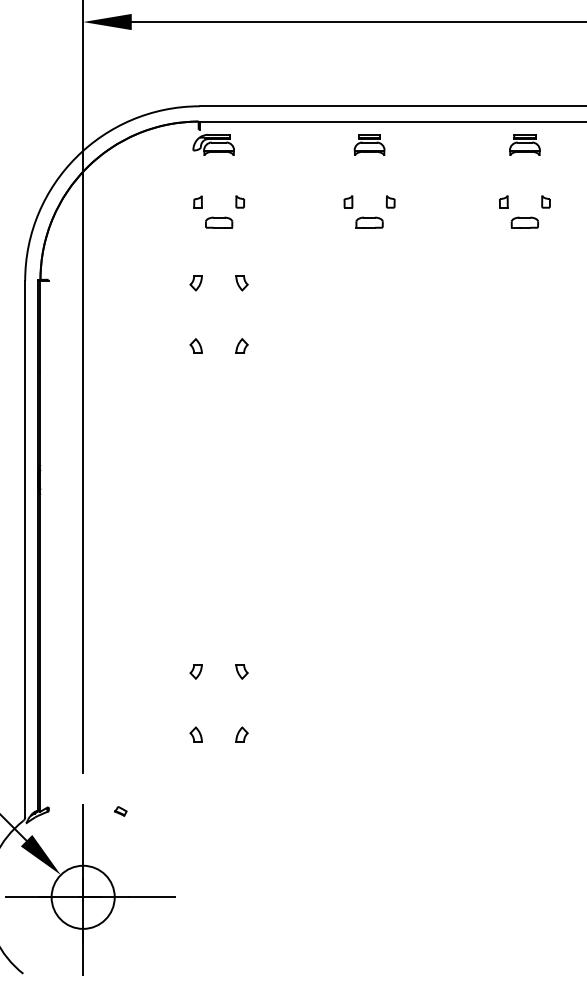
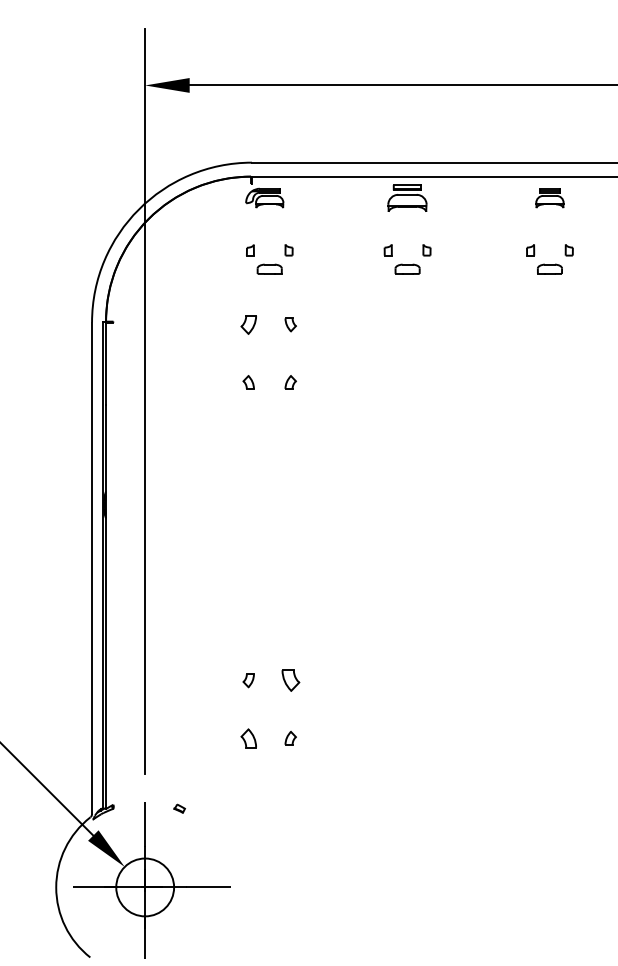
part: (369, 145) -> (407, 198), size x1.4
part: (195, 282) -> (248, 324), size x1.4
part: (241, 671) -> (290, 680), size x1.6
part: (195, 733) -> (248, 737), size x1.4

